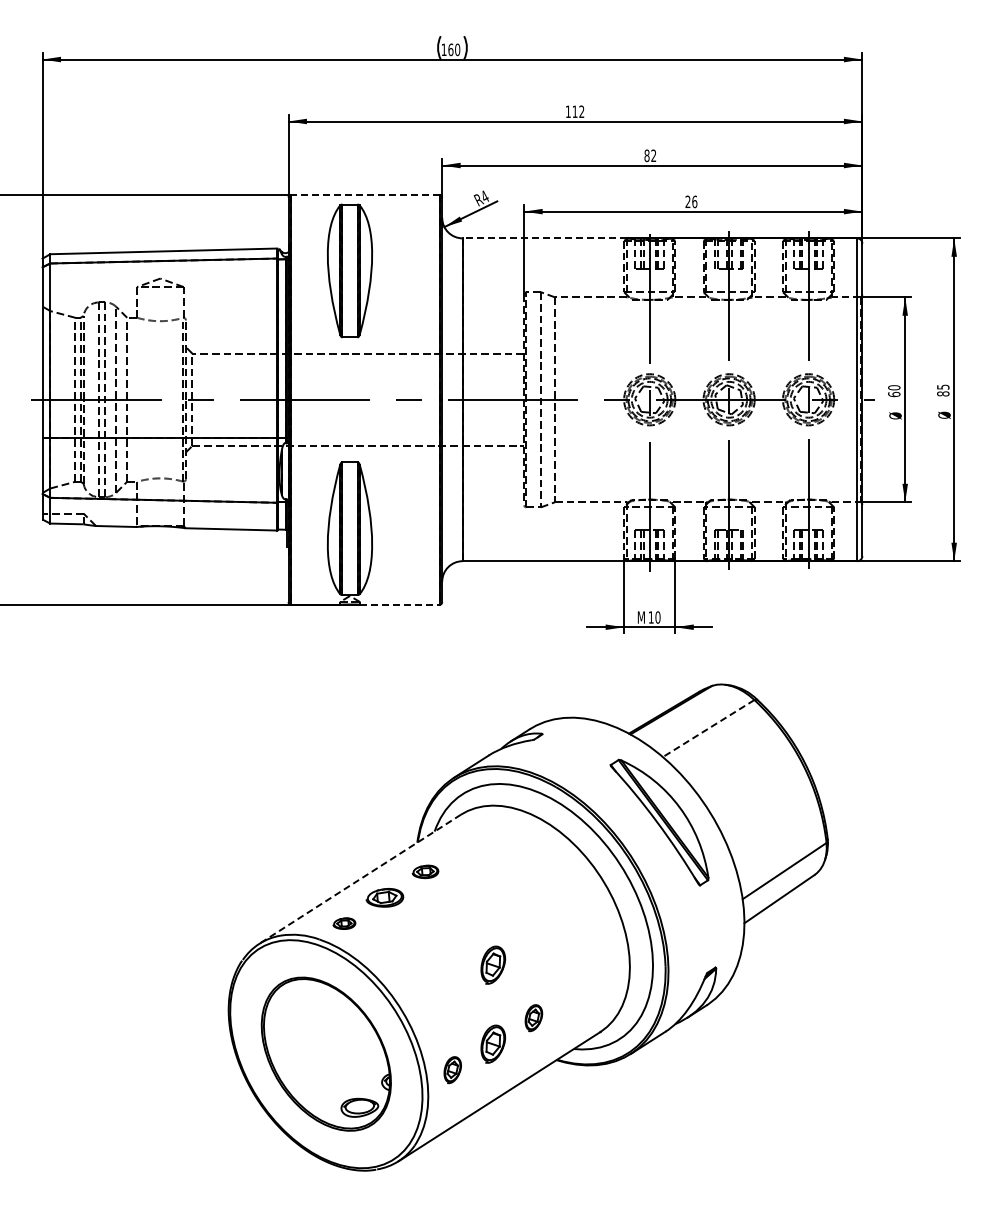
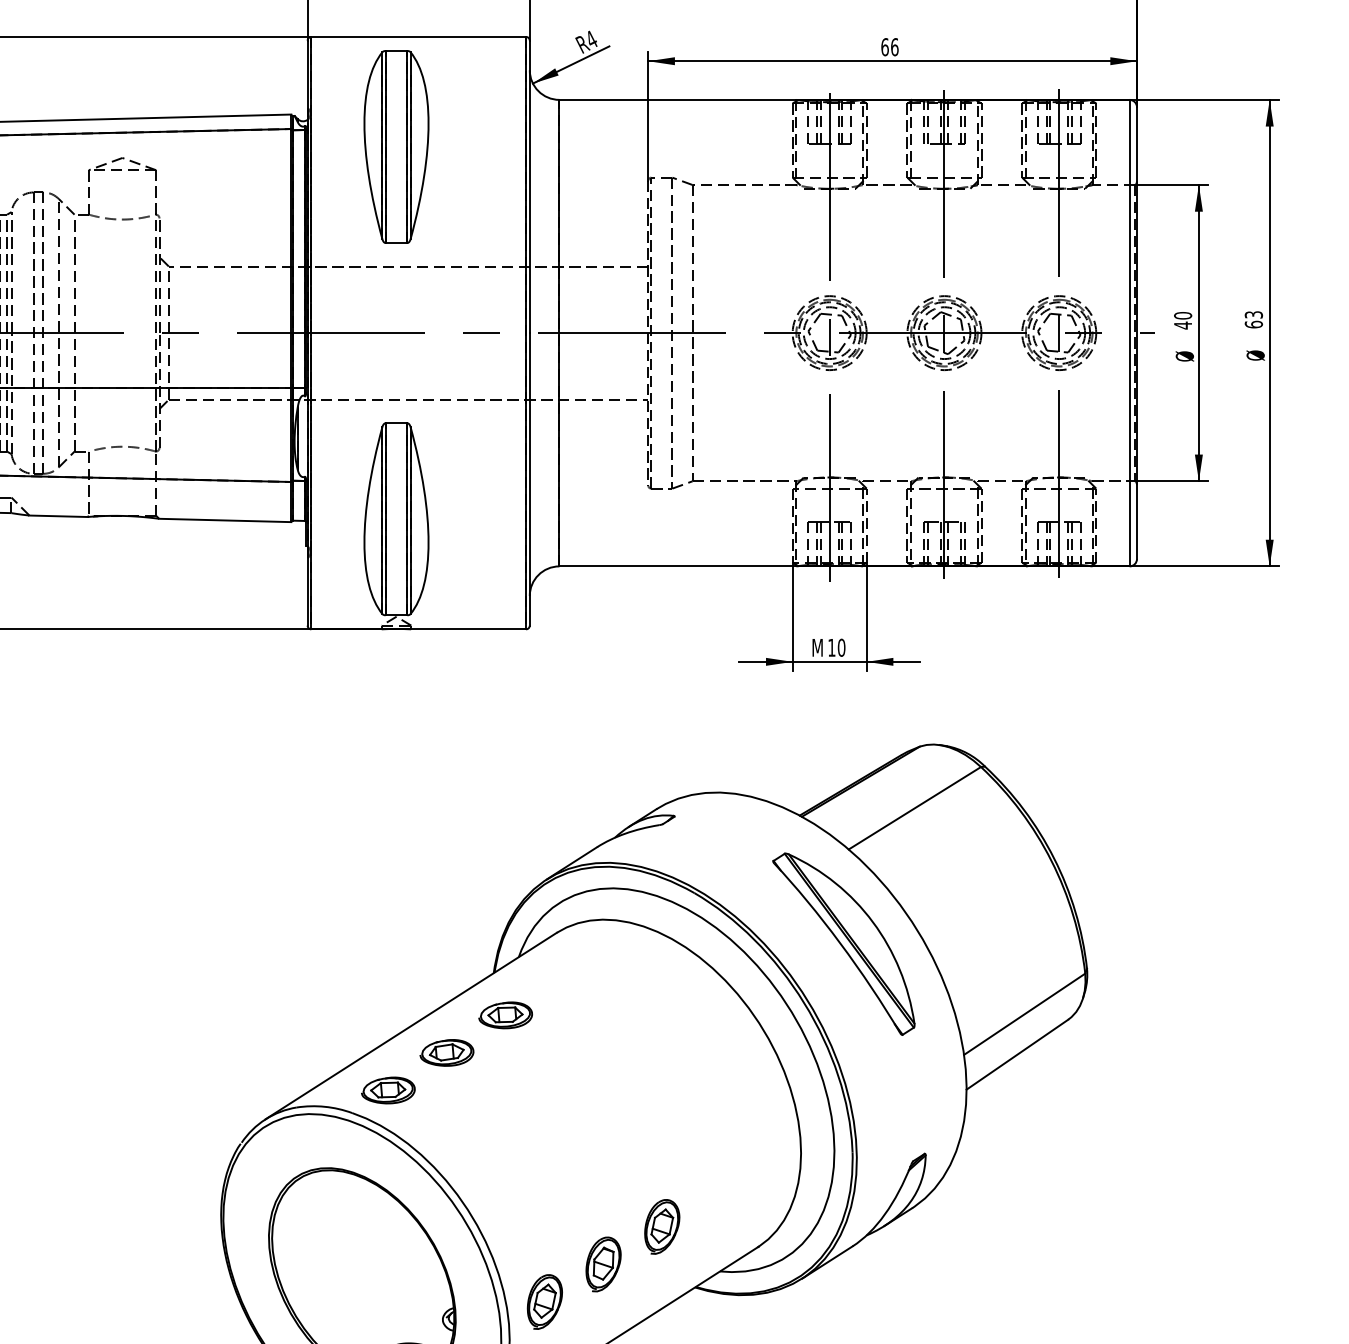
line: (364, 194) -> (417, 36), dashed -> solid
text: (687, 201) -> (884, 46), 26 -> 66
line: (544, 238) -> (677, 100), dashed -> solid
text: (943, 390) -> (1254, 319), 85 -> 63
text: (894, 394) -> (1183, 325), 60 -> 40
line: (399, 604) -> (468, 628), dashed -> solid
line: (708, 728) -> (914, 808), dashed -> solid
part: (425, 871) -> (505, 1014), size x1.43
line: (360, 879) -> (411, 1026), dashed -> solid
part: (344, 923) -> (388, 1090), size x1.67
part: (493, 964) -> (603, 1149), removed
part: (533, 1017) -> (661, 1225), size x1.43
part: (452, 1069) -> (544, 1301), size x1.43

